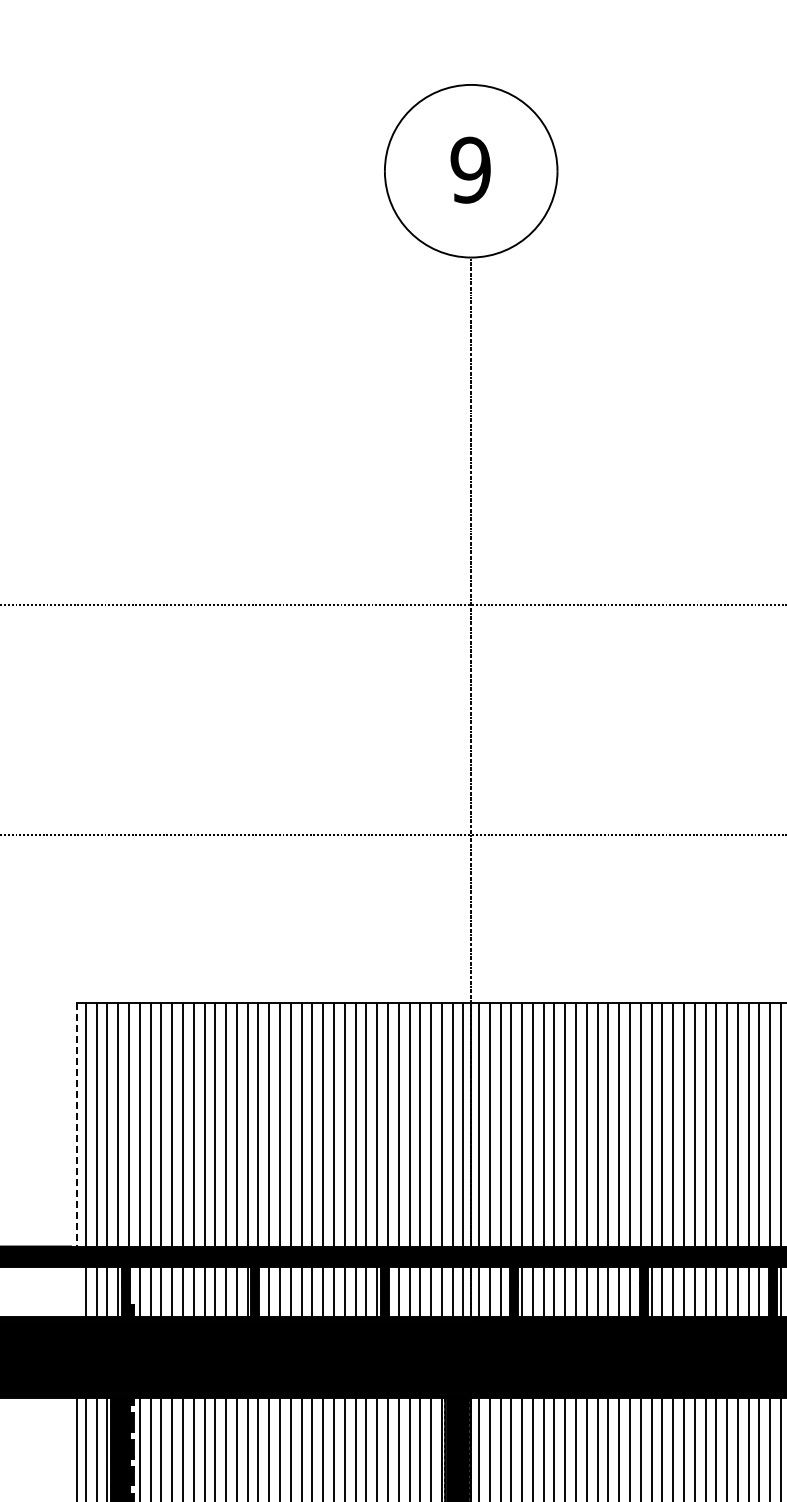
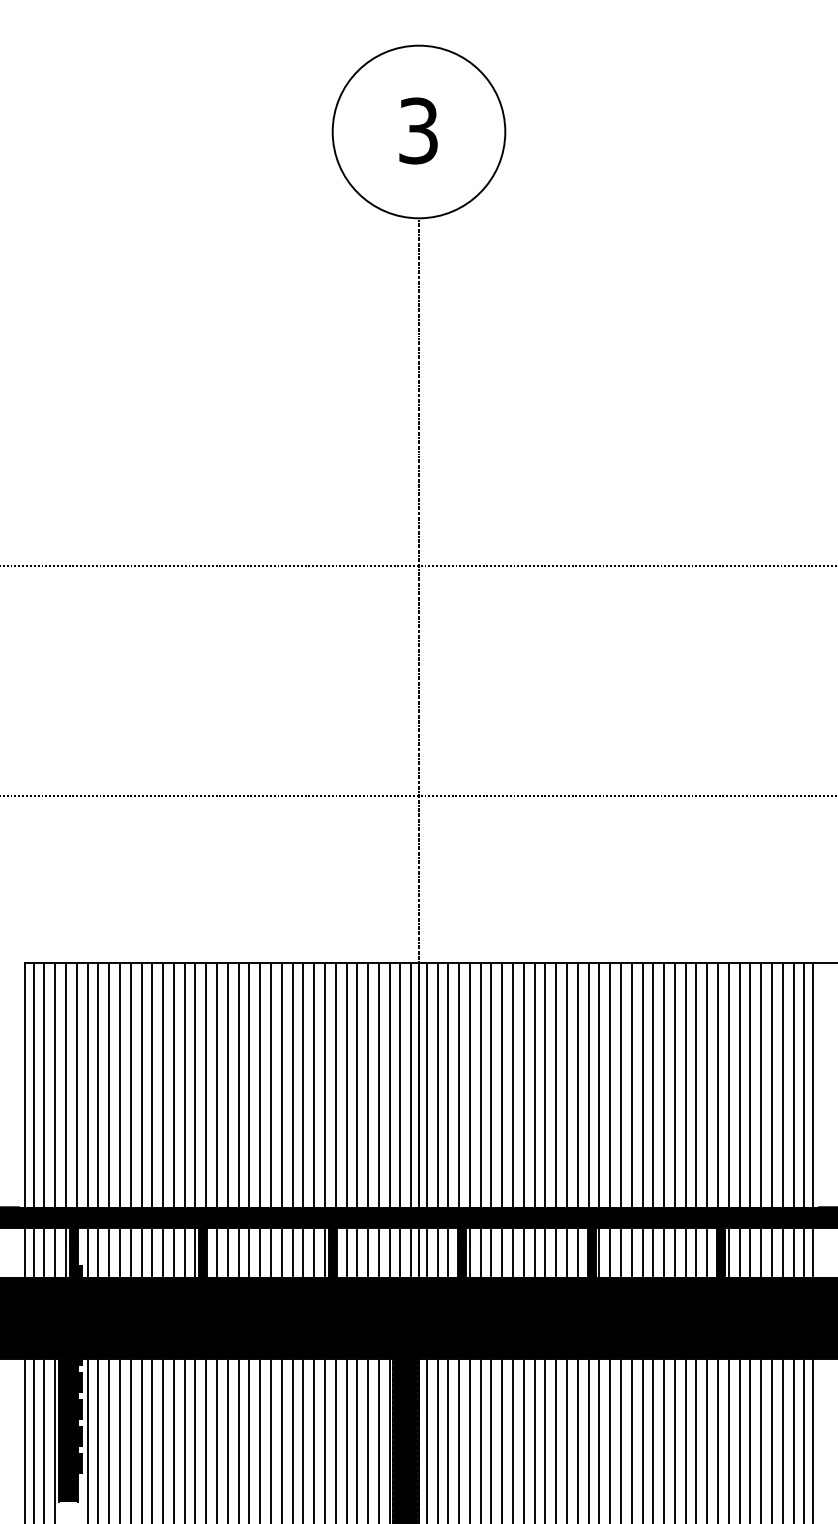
text: (470, 169) -> (418, 130), 9 -> 3
line: (77, 1125) -> (25, 1086), dashed -> solid
line: (77, 1291) -> (25, 1252), added

